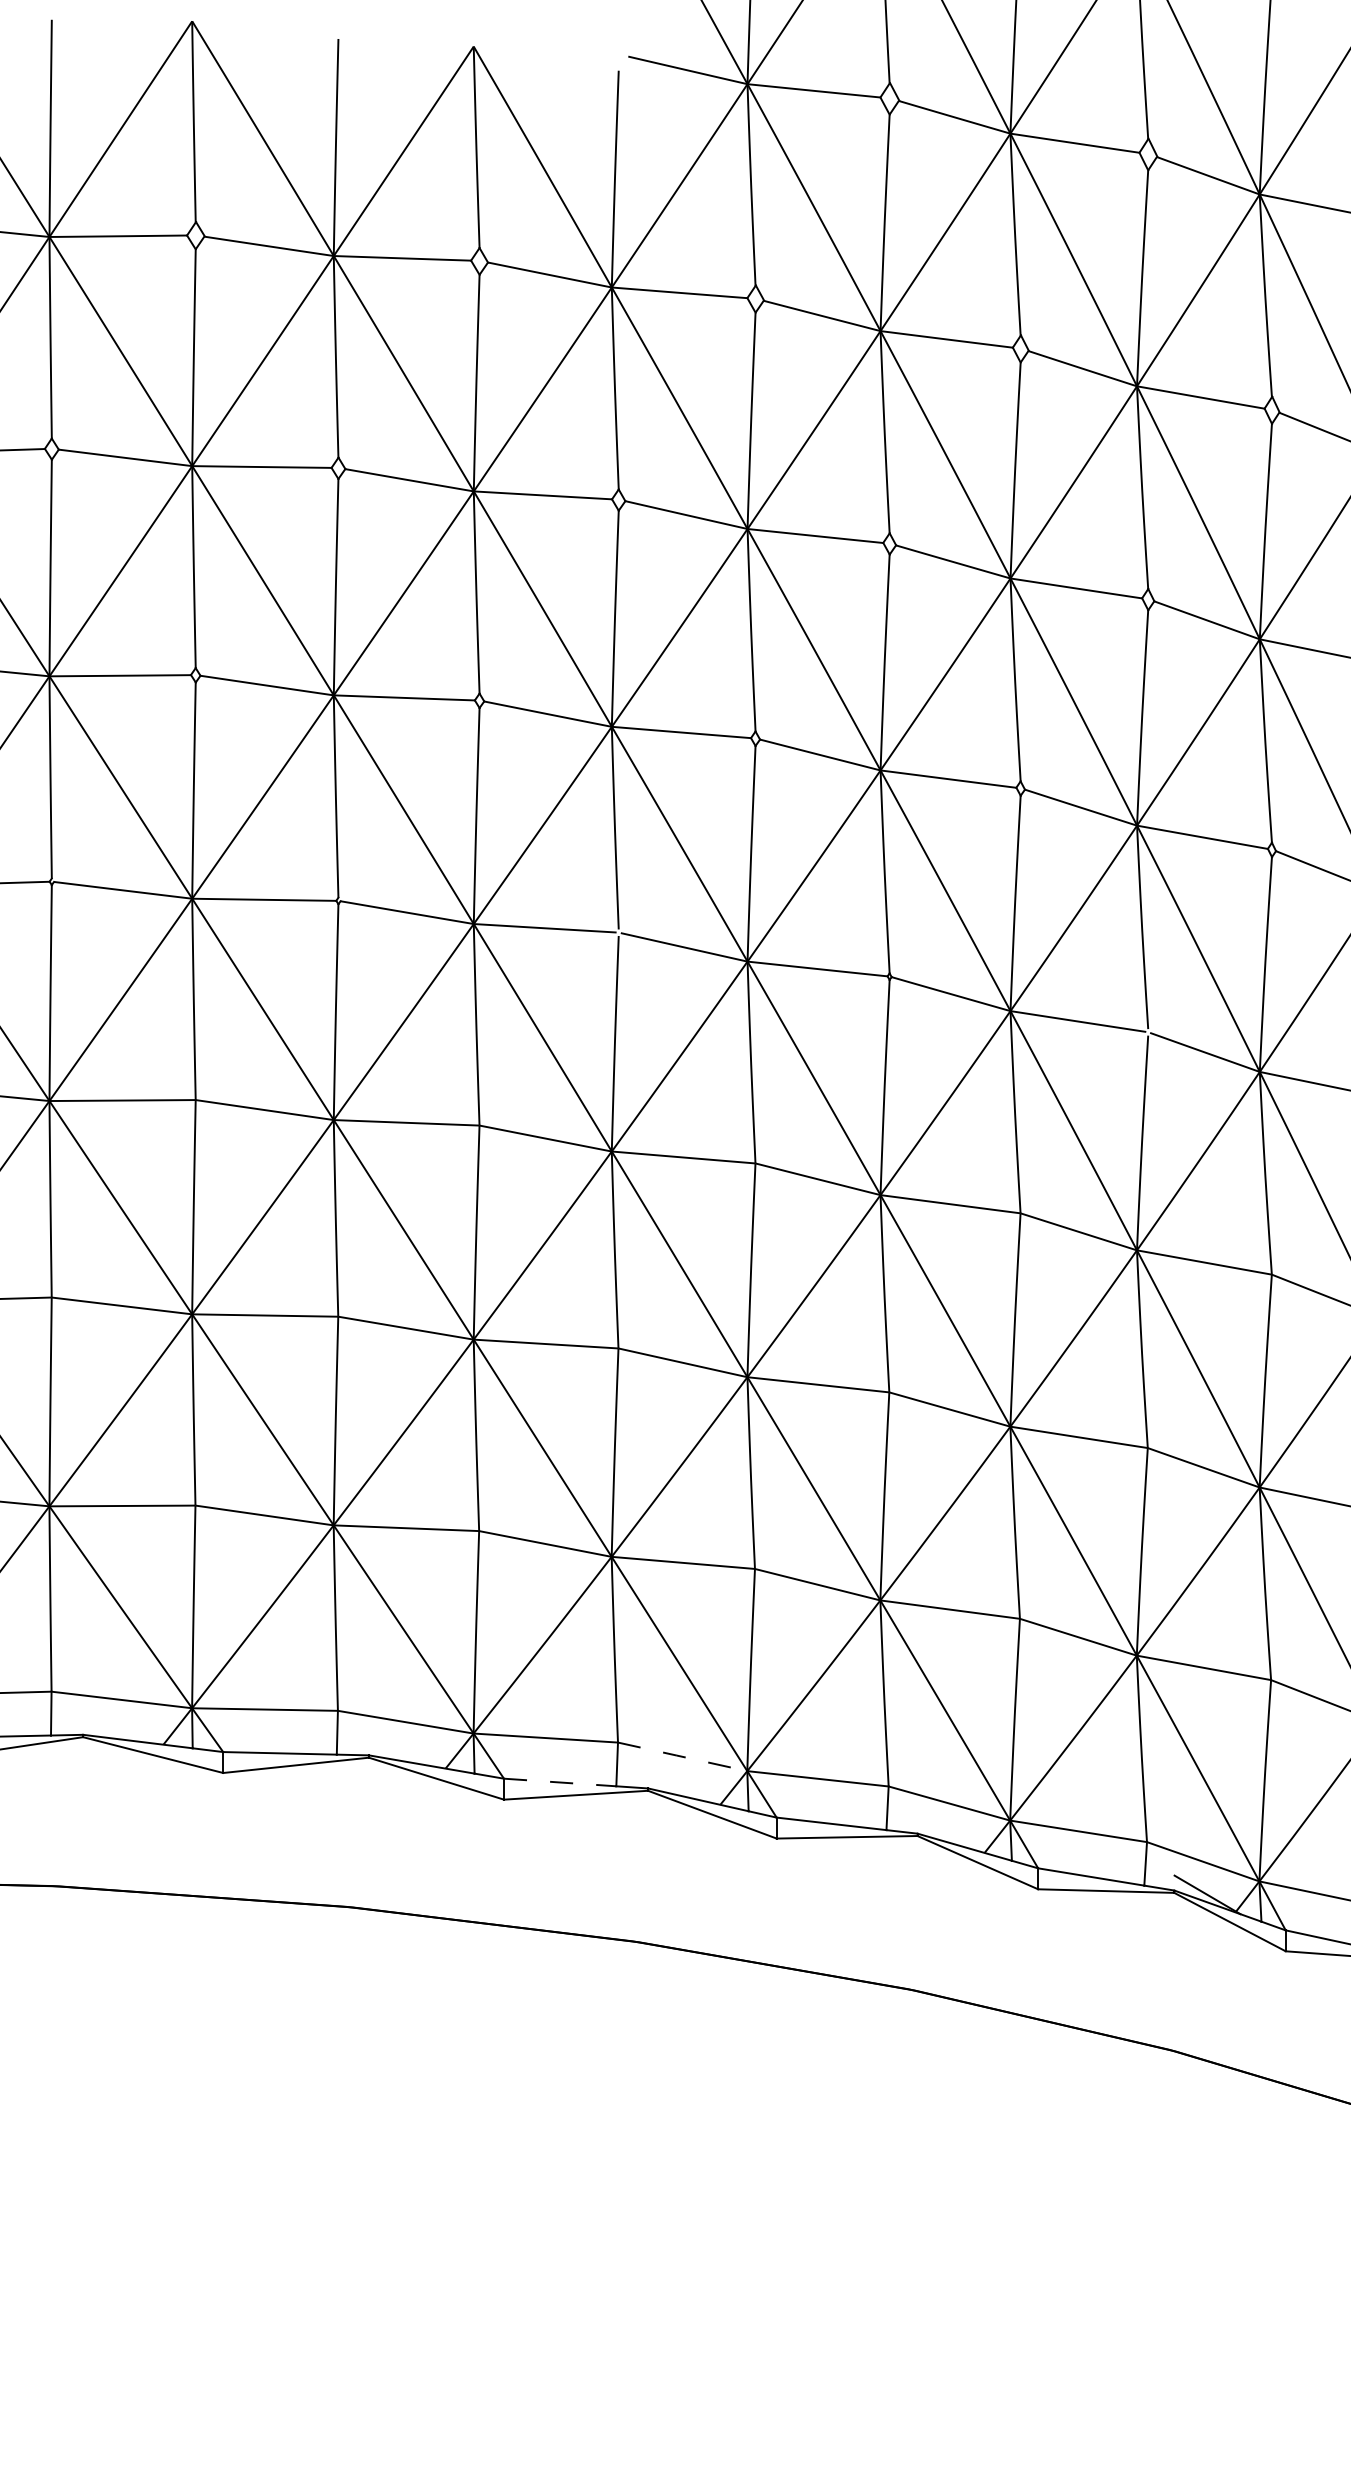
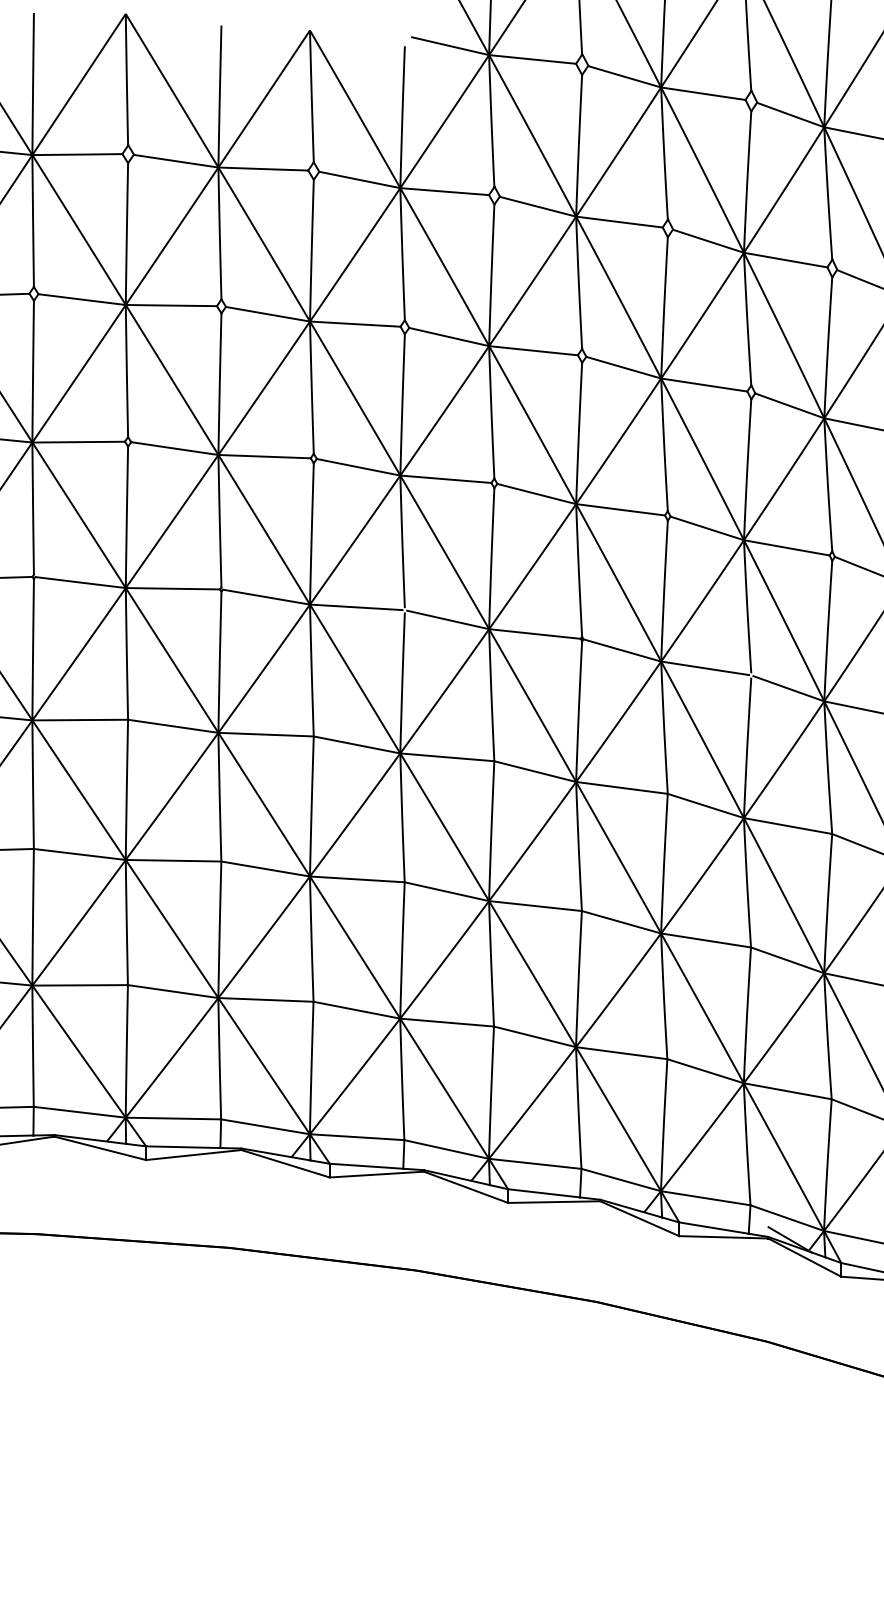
line: (680, 1756) -> (445, 1149), dashed -> solid
line: (560, 1782) -> (366, 1166), dashed -> solid

